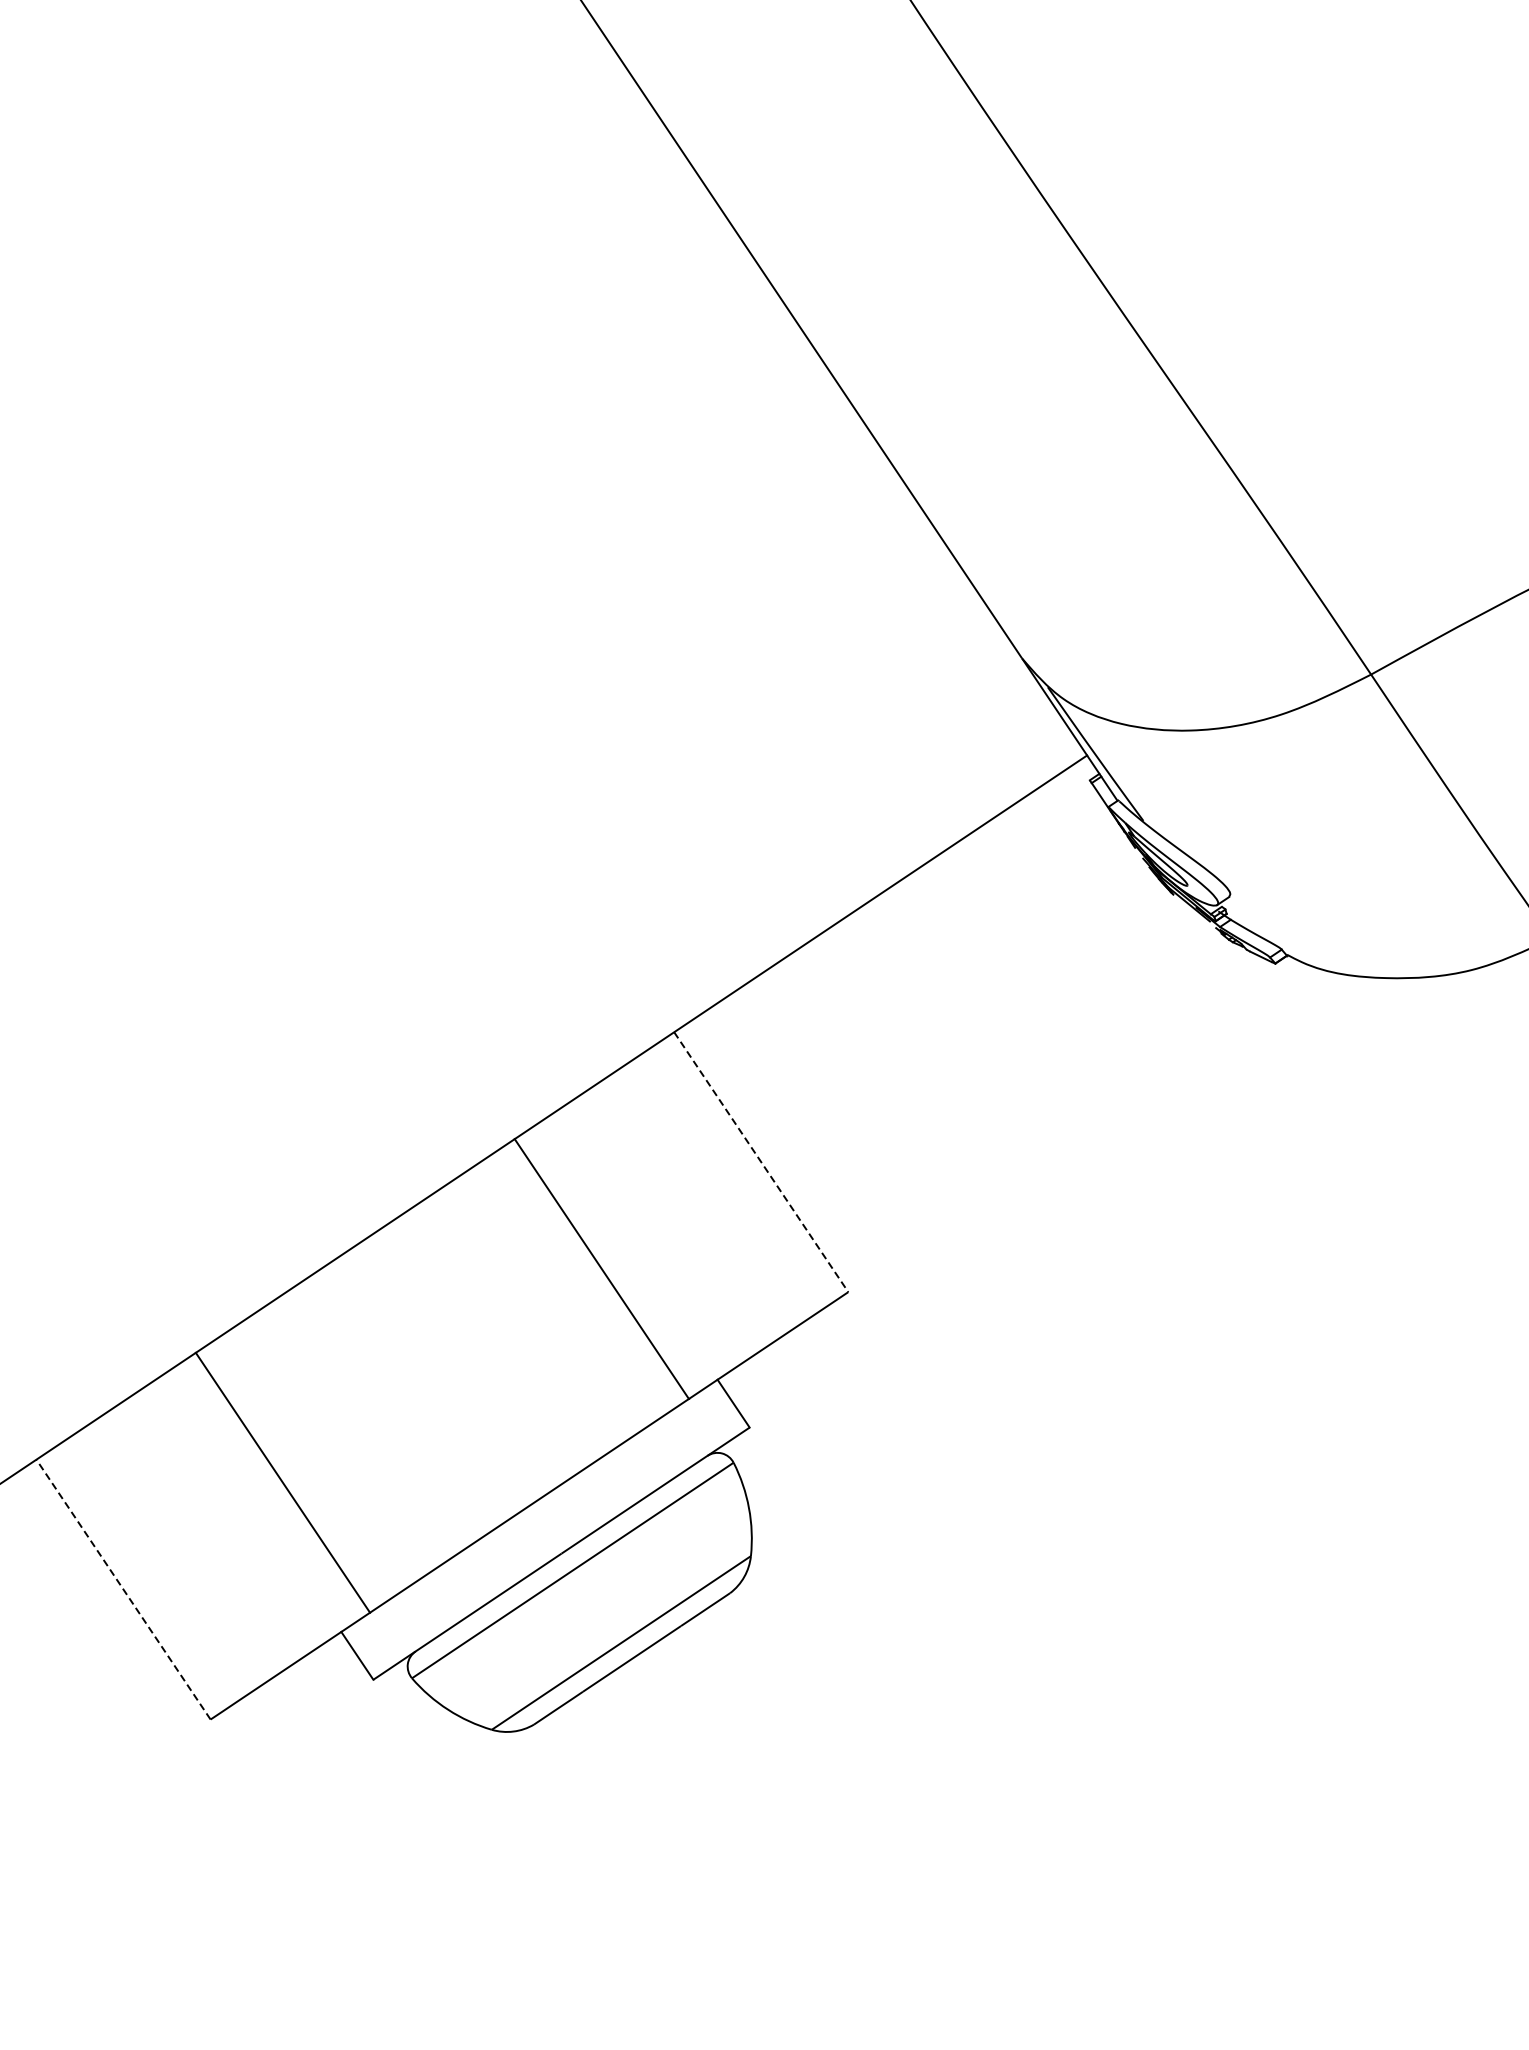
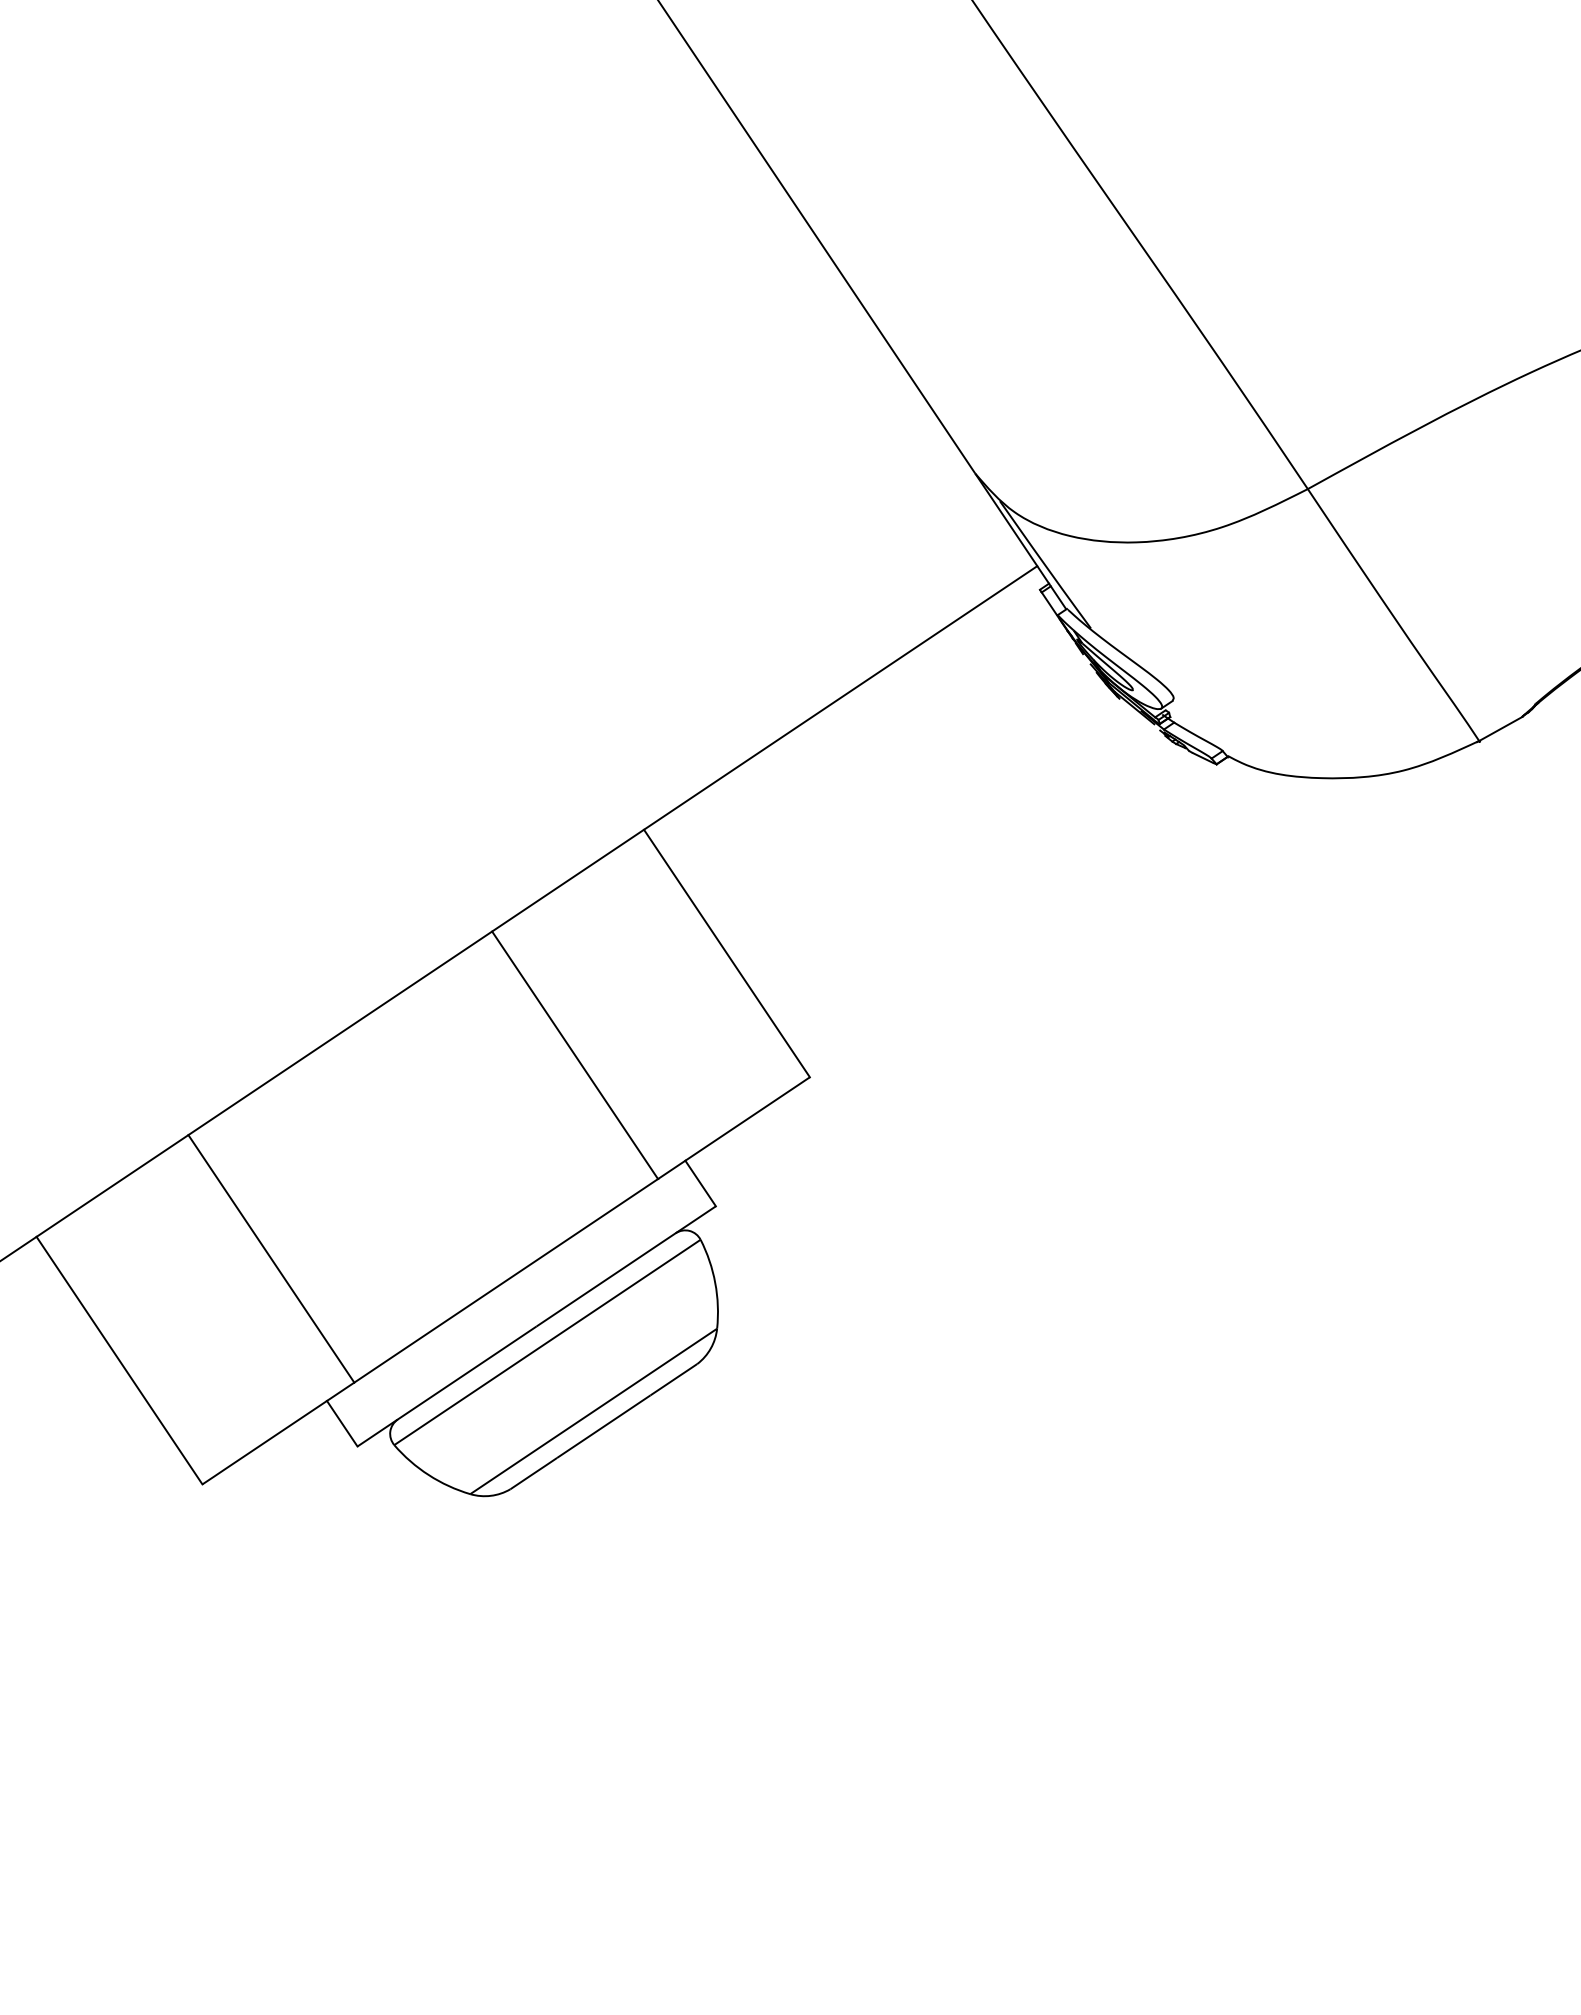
line: (760, 1162) -> (726, 953), dashed -> solid
line: (123, 1589) -> (119, 1360), dashed -> solid

